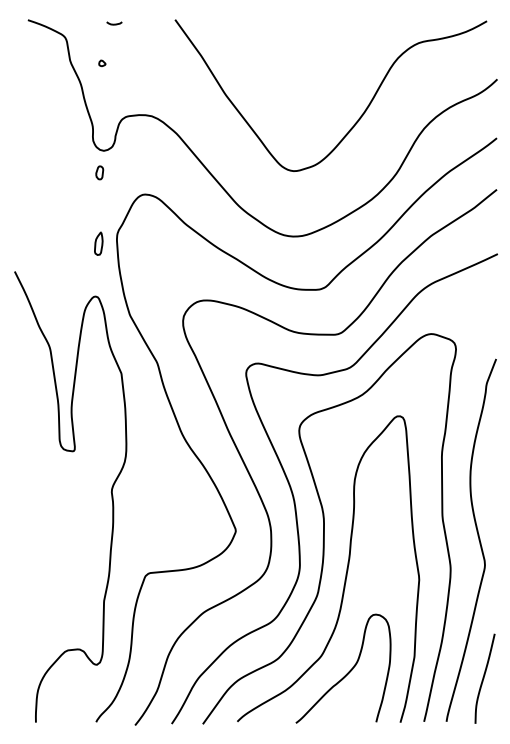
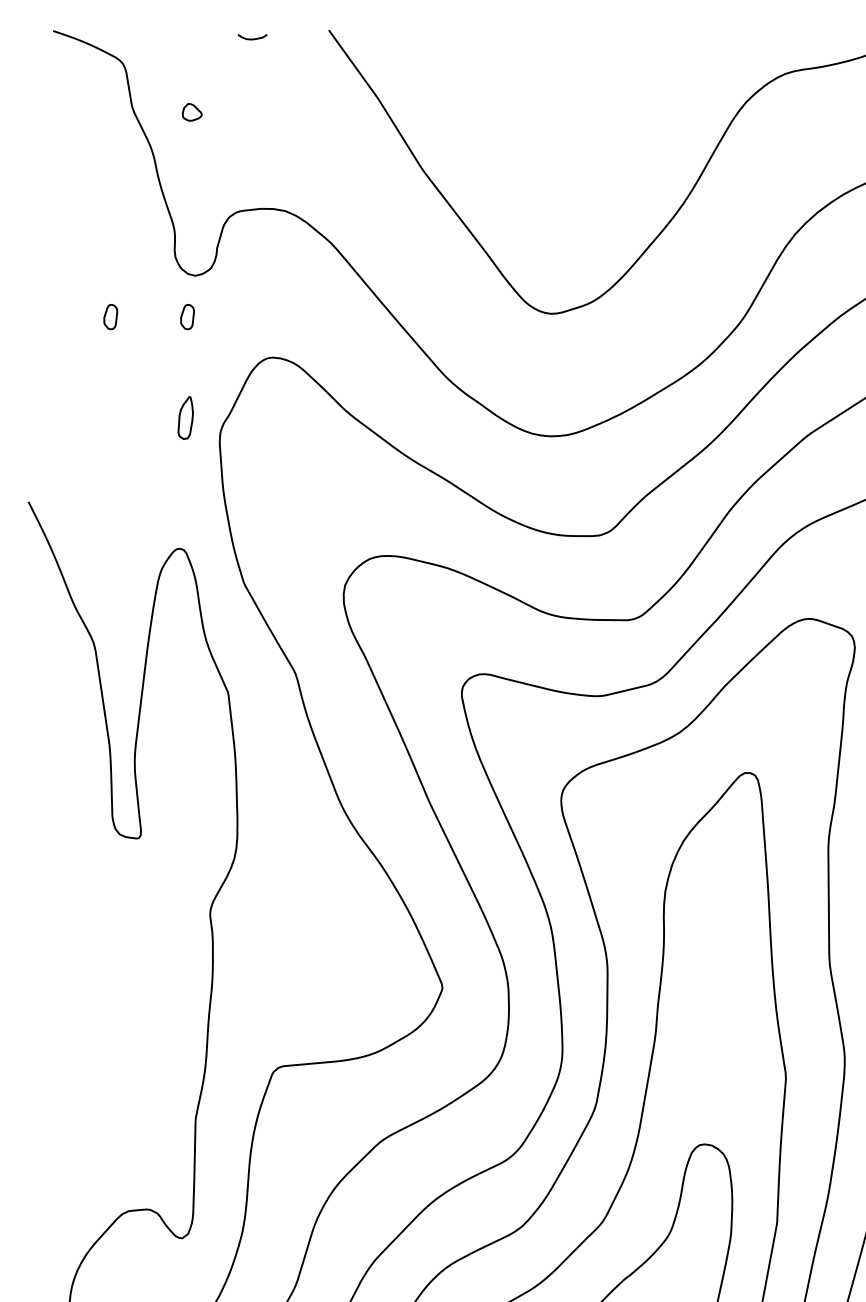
curve: (114, 23) -> (252, 37), moved
part: (102, 62) -> (192, 110), size x1.6
part: (58, 172) -> (110, 316), added
part: (98, 243) -> (185, 417), moved

